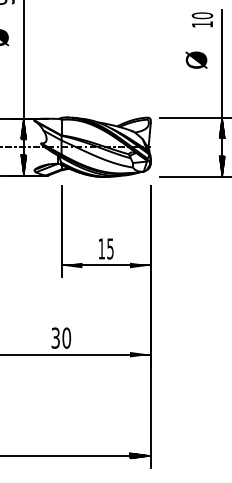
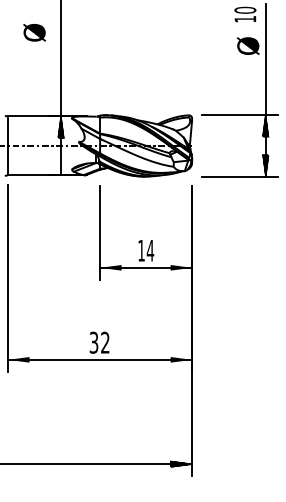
text: (195, 59) -> (247, 45), moved
hatch: (23, 165) -> (60, 164), removed
text: (110, 248) -> (150, 250), 15 -> 14
text: (66, 337) -> (105, 342), 30 -> 32

